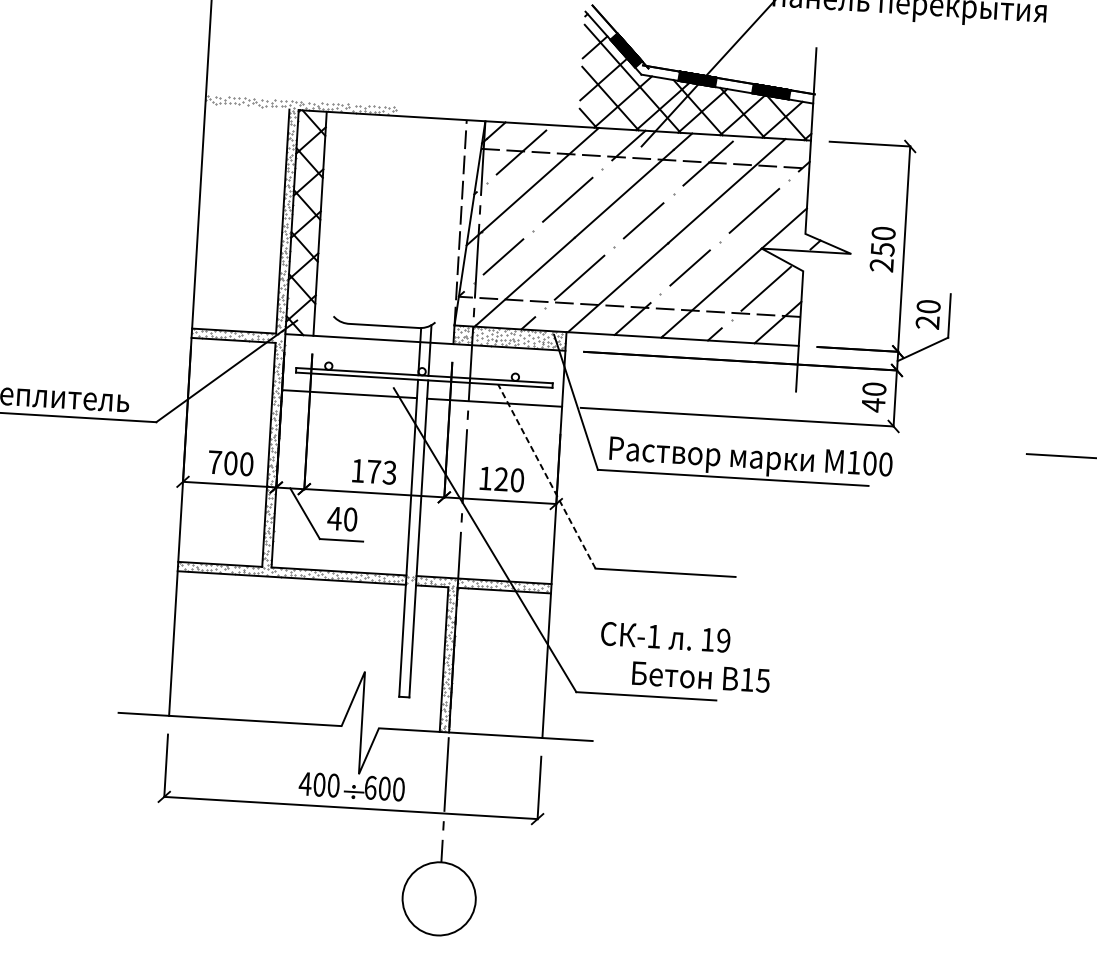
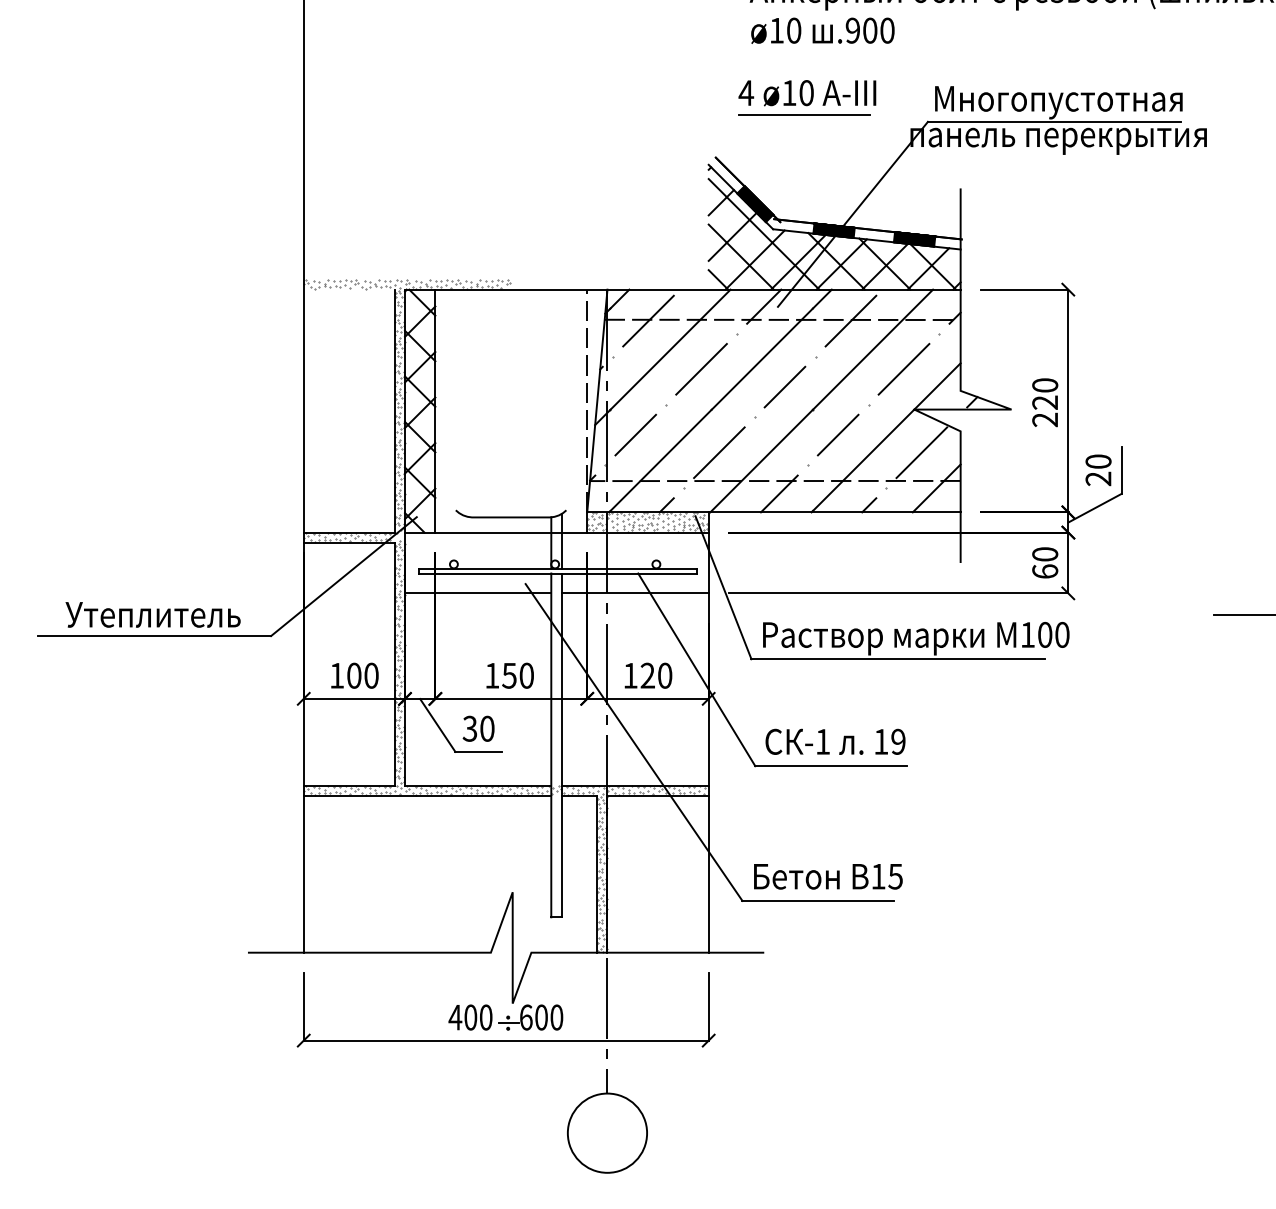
text: (883, 249) -> (1045, 402), 250 -> 220
text: (873, 405) -> (1045, 571), 40 -> 60
text: (215, 462) -> (337, 675), 700 -> 100
text: (381, 472) -> (517, 675), 173 -> 150
line: (546, 476) -> (696, 669), dashed -> solid
text: (334, 518) -> (469, 728), 40 -> 30
text: (665, 636) -> (835, 741), moved
text: (701, 676) -> (828, 876), moved

